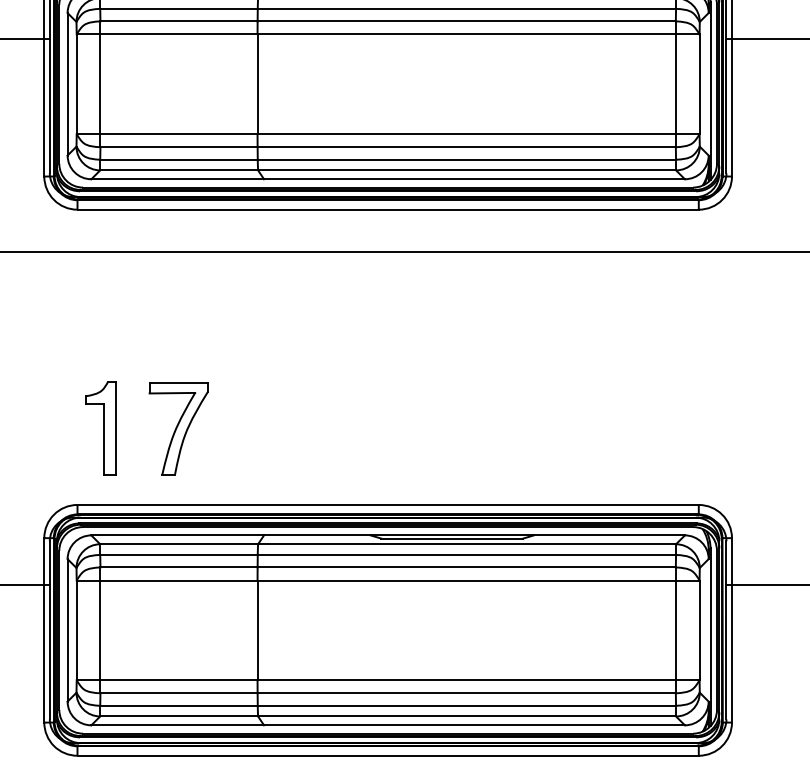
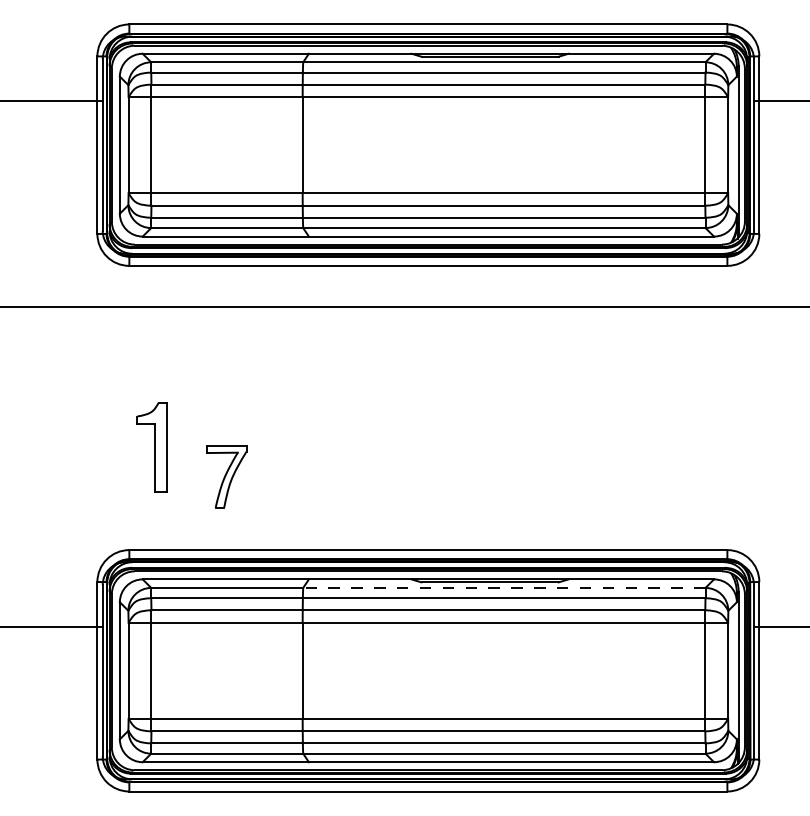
part: (100, 428) -> (151, 447), moved
part: (178, 428) -> (226, 476), size x0.7
line: (466, 543) -> (503, 587), solid -> dashed

